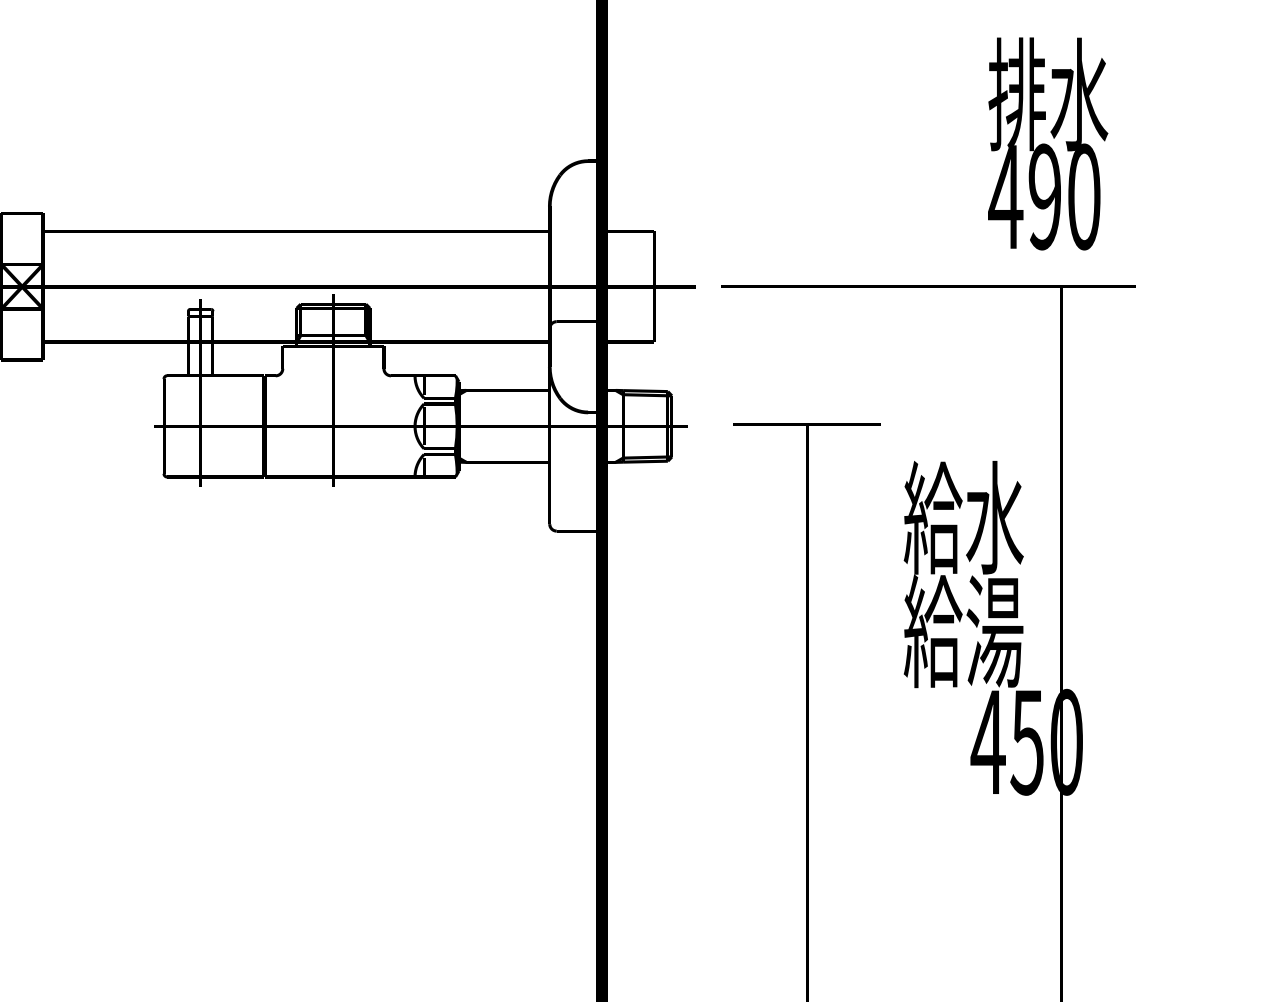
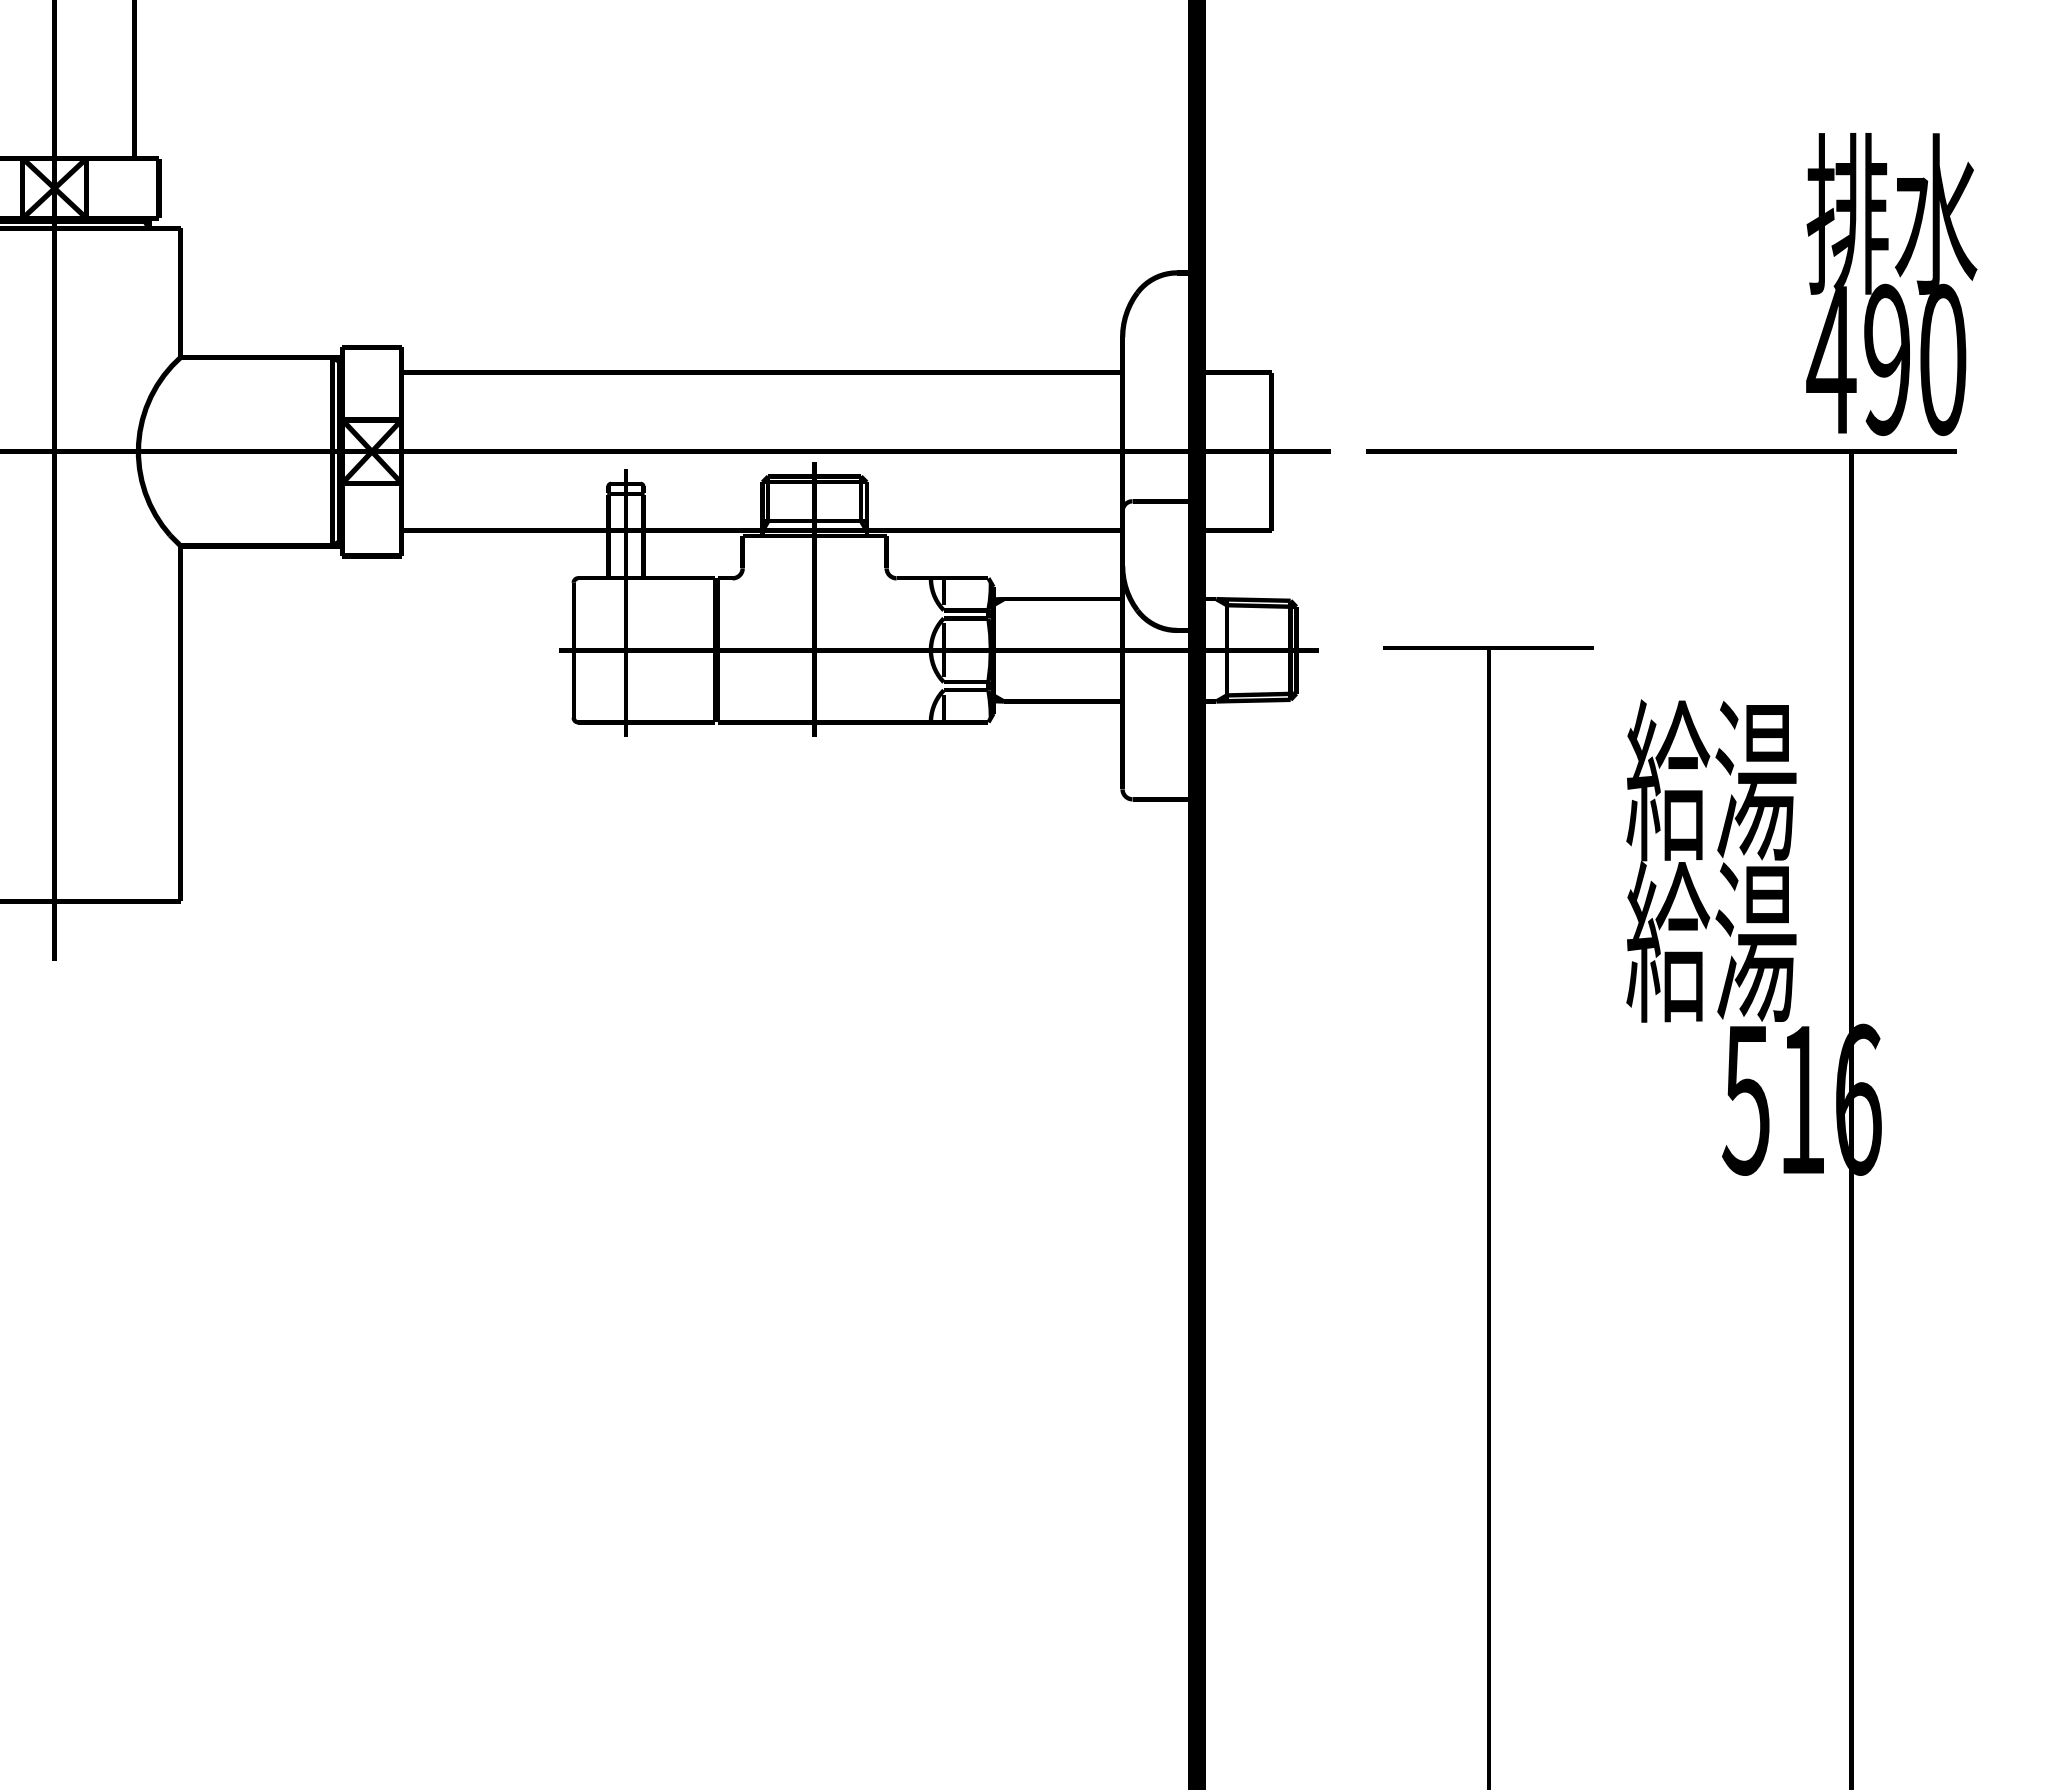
text: (1047, 144) -> (1891, 284), moved
text: (994, 517) -> (1755, 780), 給水 -> 給湯
text: (1026, 742) -> (1801, 1099), 450 -> 516

